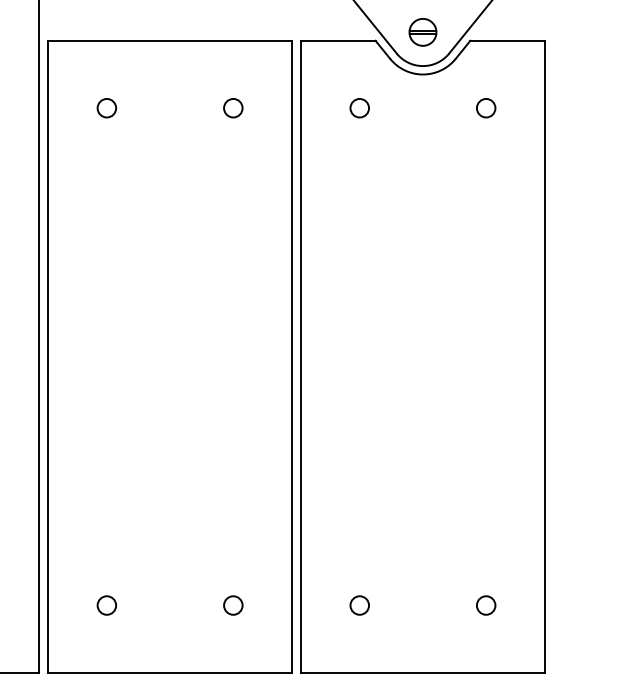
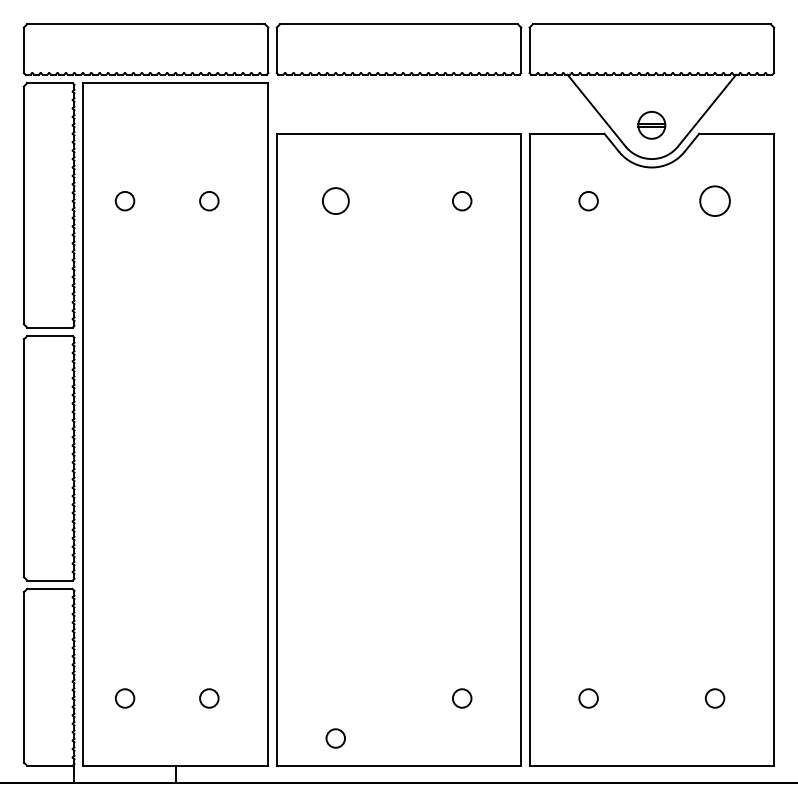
circle: (485, 107) -> (714, 200), size x1.6
circle: (106, 108) -> (335, 201), size x1.4
circle: (106, 605) -> (335, 738), moved

